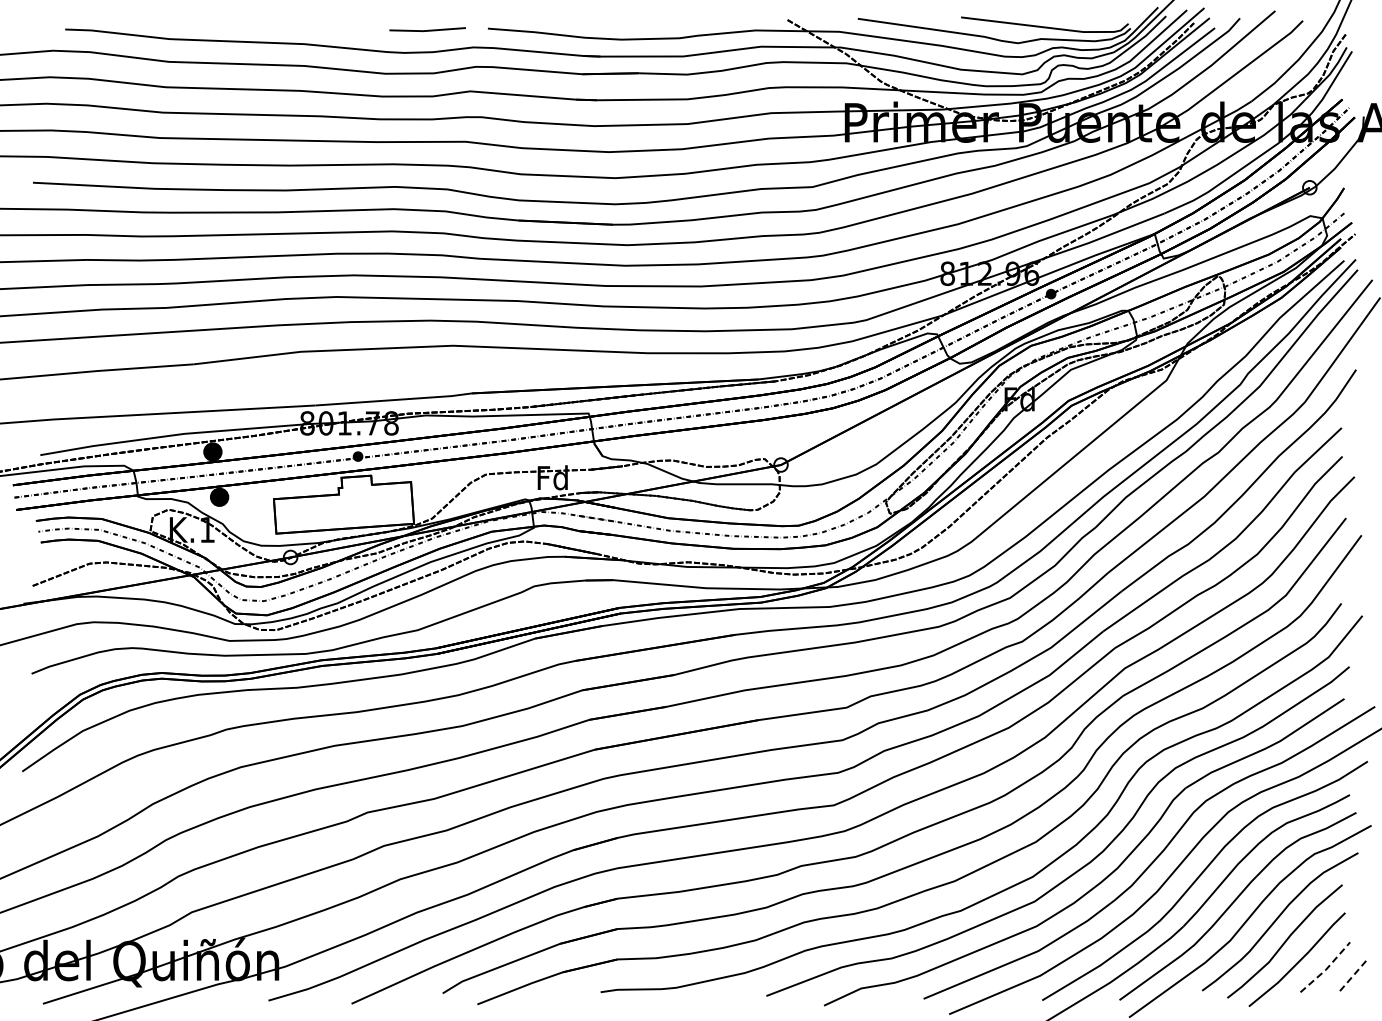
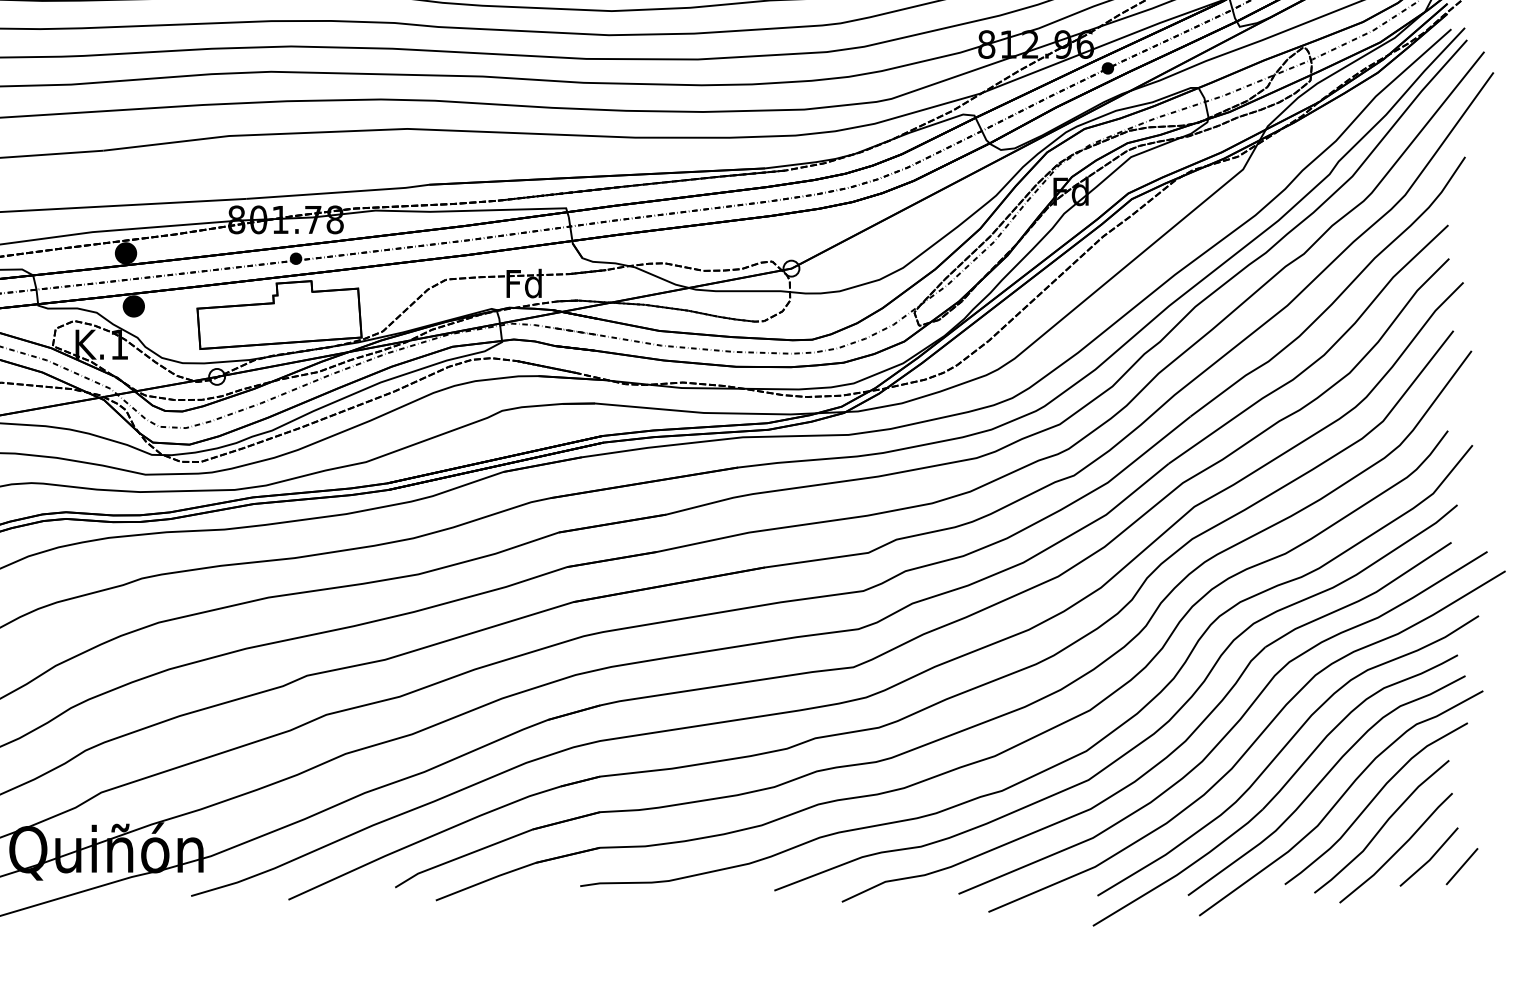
line: (1326, 969) -> (1430, 859), dashed -> solid
line: (1353, 975) -> (1462, 866), dashed -> solid

